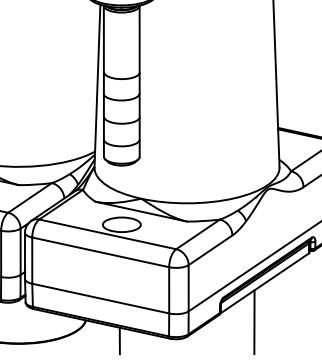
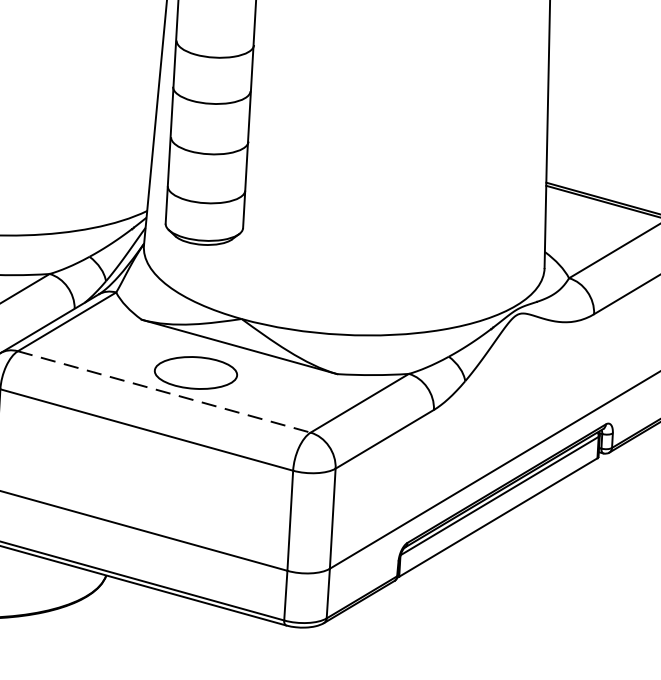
line: (108, 234) -> (165, 392), solid -> dashed
line: (254, 322) -> (470, 601), removed
line: (119, 340) -> (176, 623), removed

